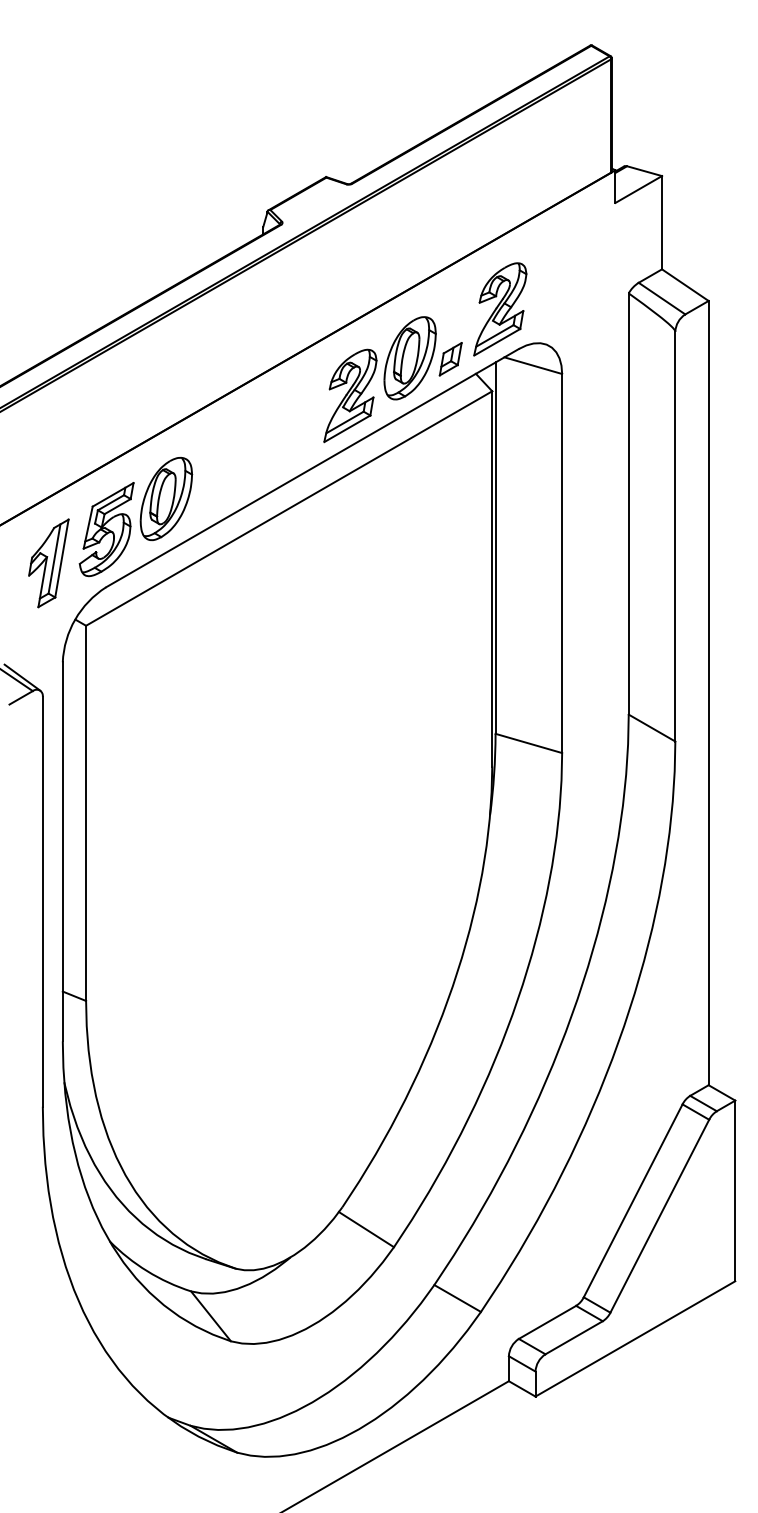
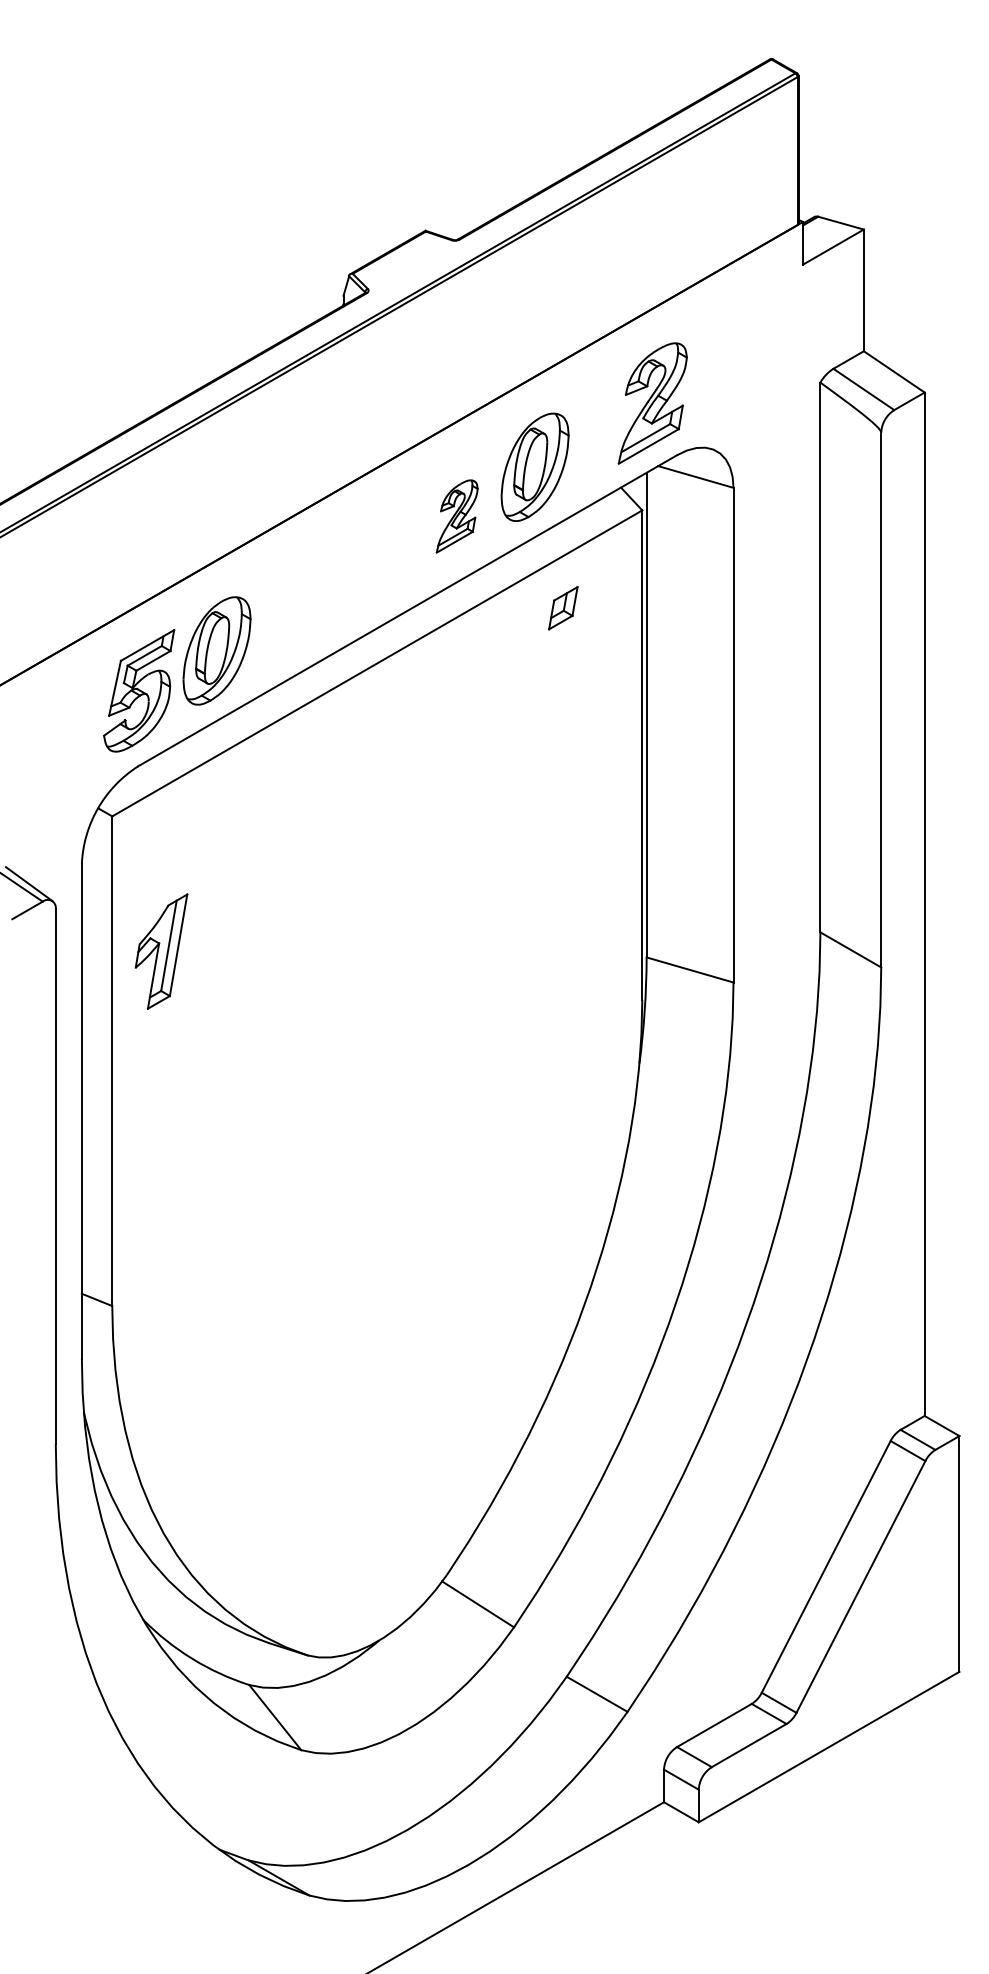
part: (450, 359) -> (563, 608), moved
part: (350, 395) -> (457, 515), size x0.6
part: (48, 563) -> (161, 951), moved

